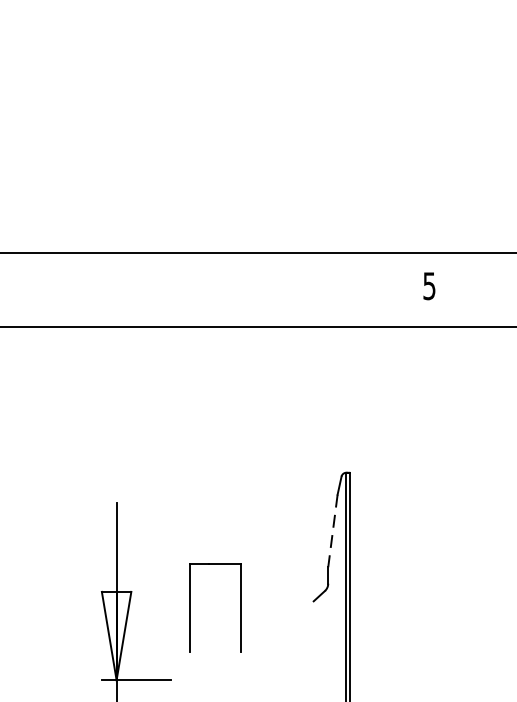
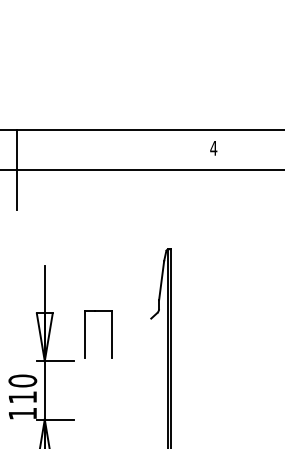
text: (428, 286) -> (213, 148), 5 -> 4
line: (66, 325) -> (17, 169), added
line: (332, 530) -> (161, 280), dashed -> solid
part: (191, 608) -> (85, 334), moved

